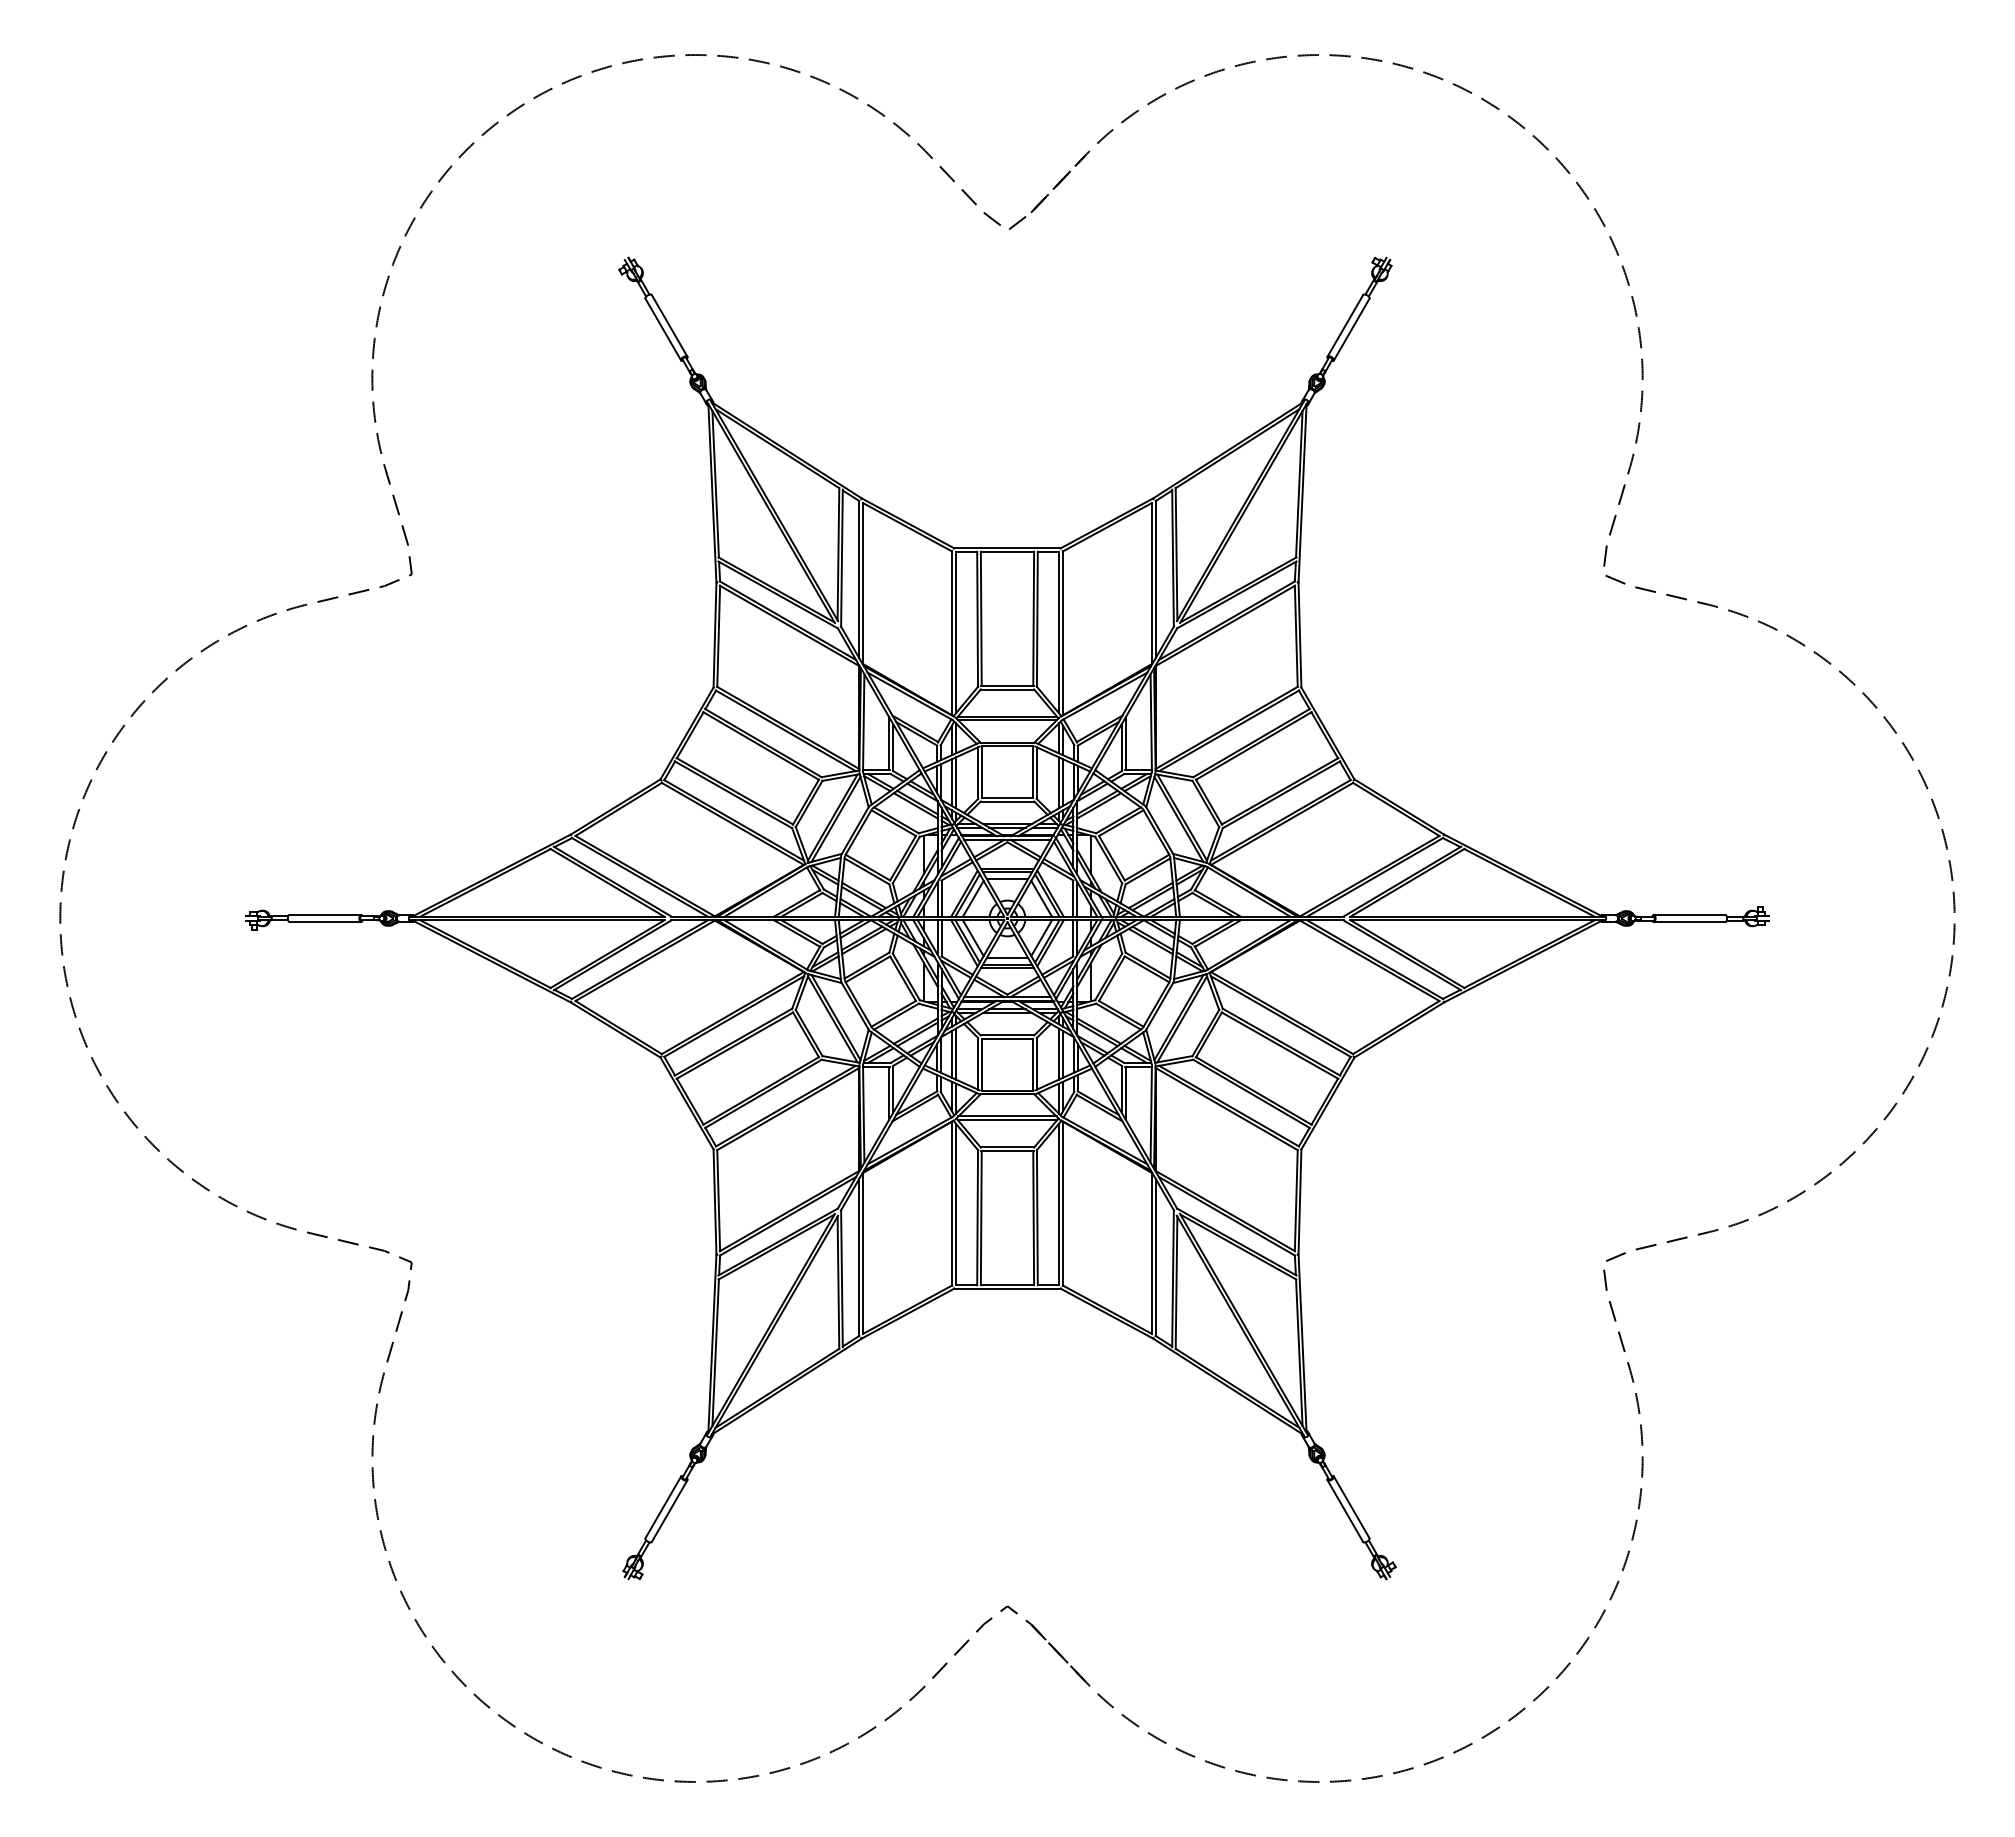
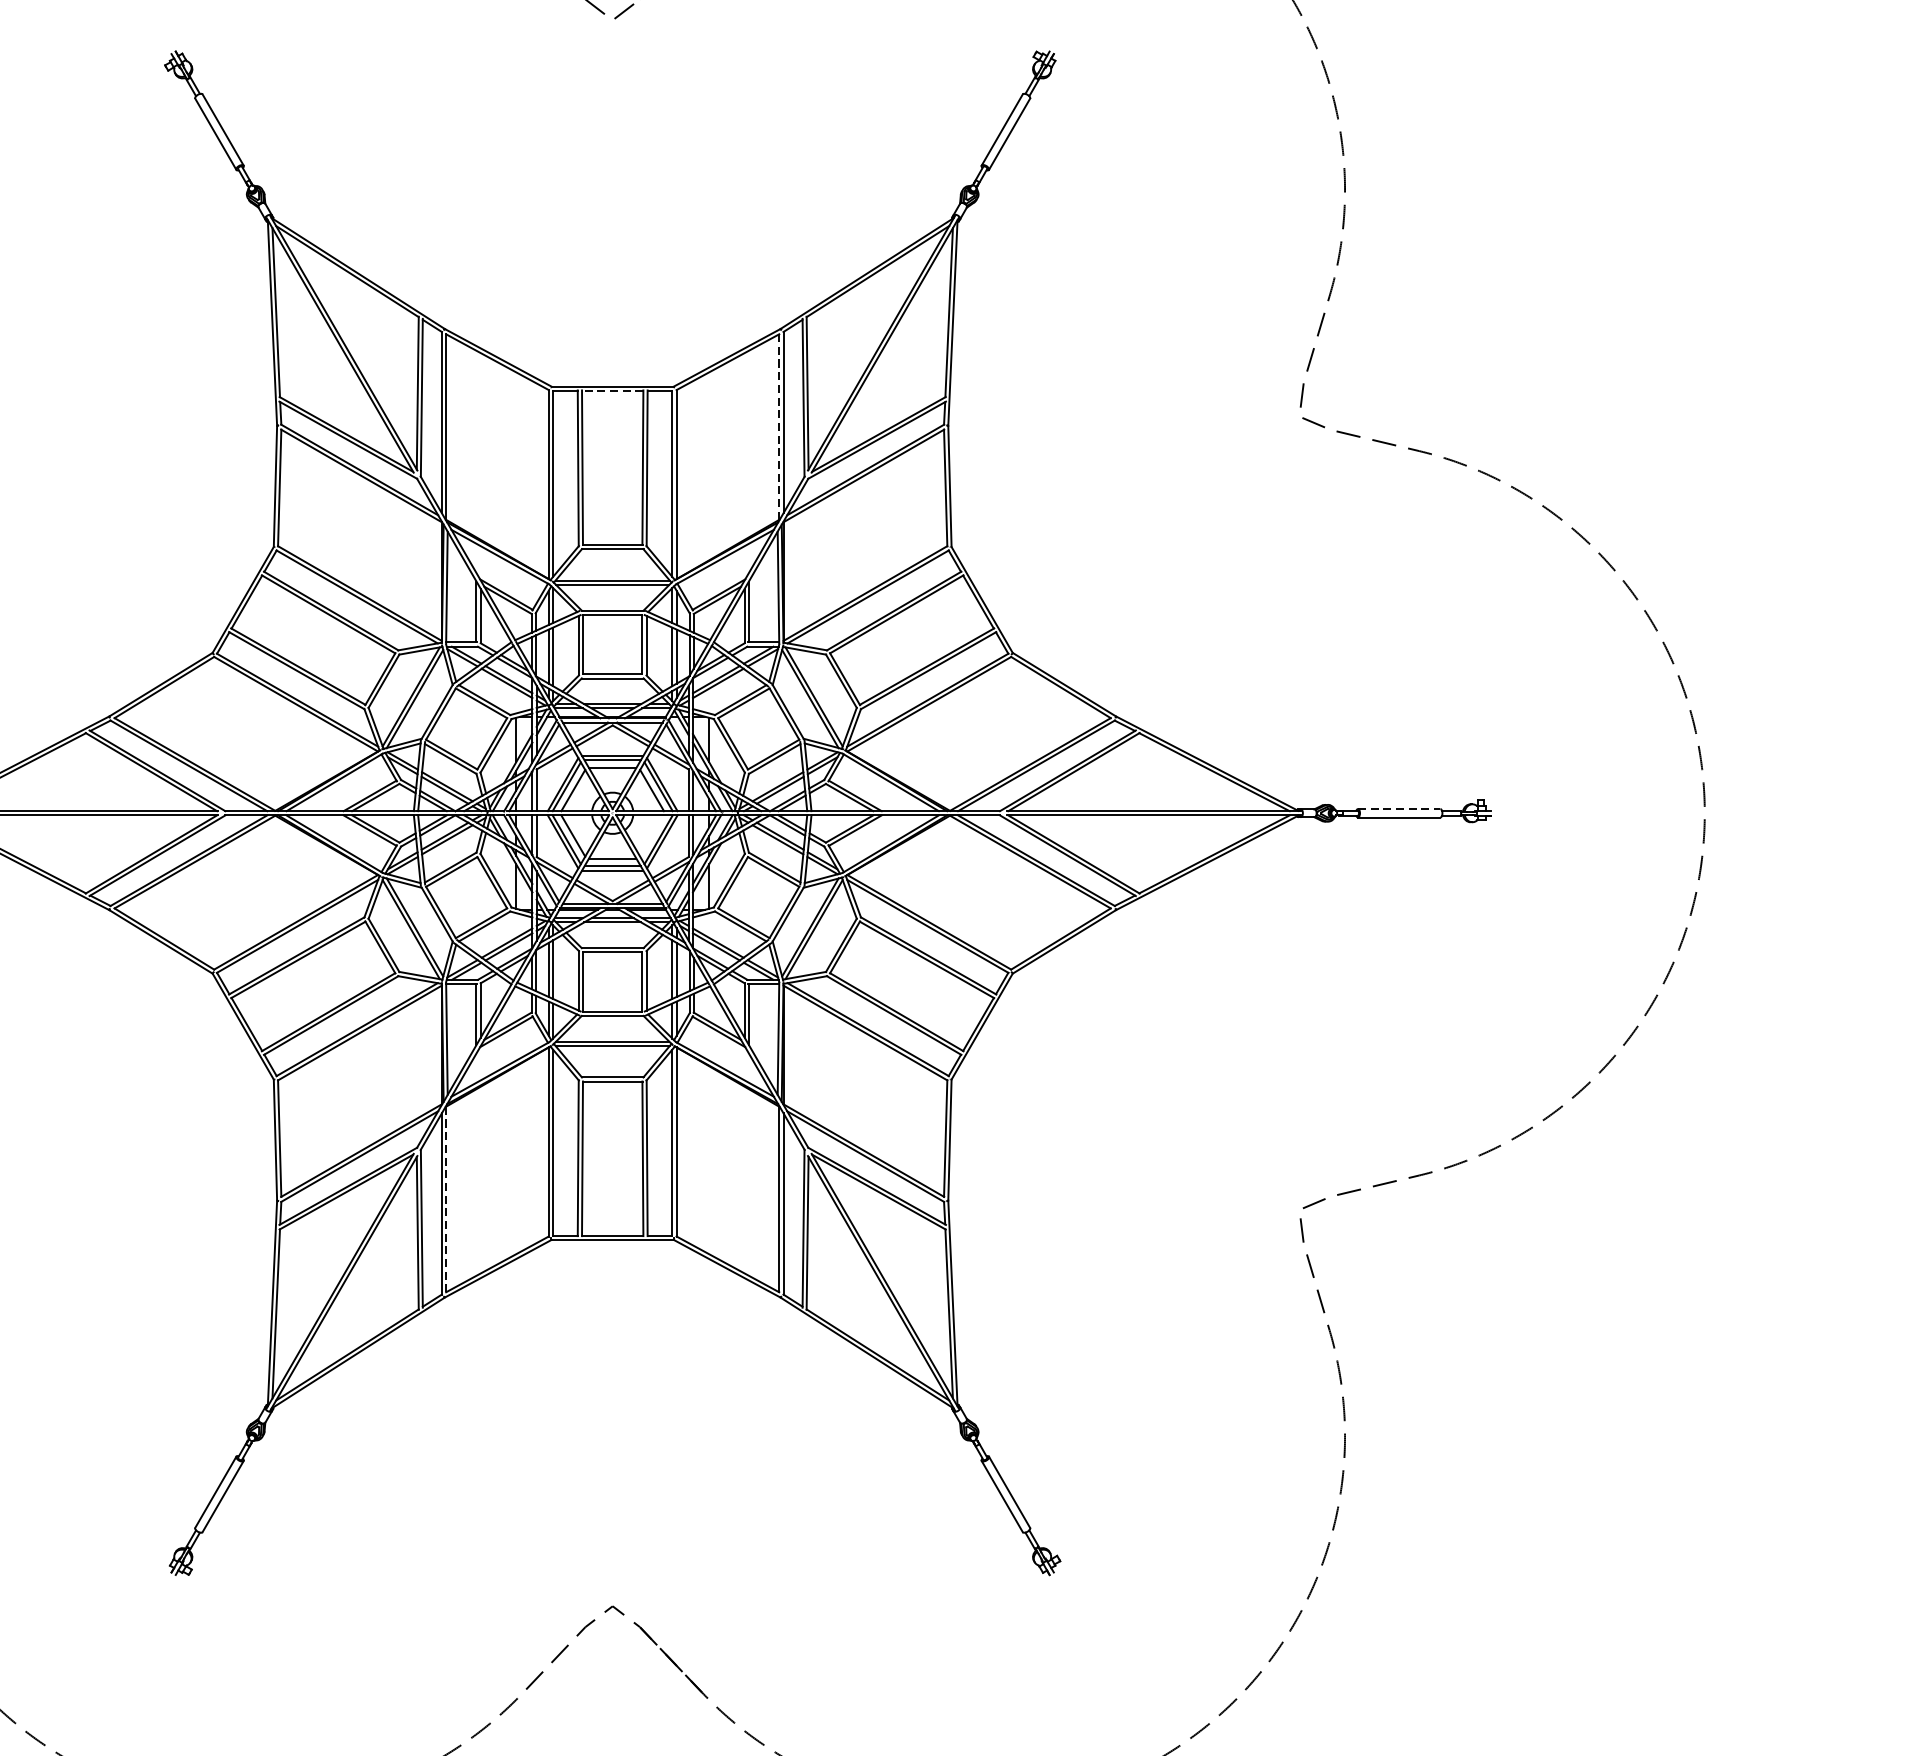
line: (1007, 552) -> (612, 391), solid -> dashed
line: (1151, 583) -> (778, 427), solid -> dashed
line: (1689, 914) -> (1399, 808), solid -> dashed
line: (1041, 938) -> (651, 836), removed
line: (863, 1253) -> (446, 1199), solid -> dashed

